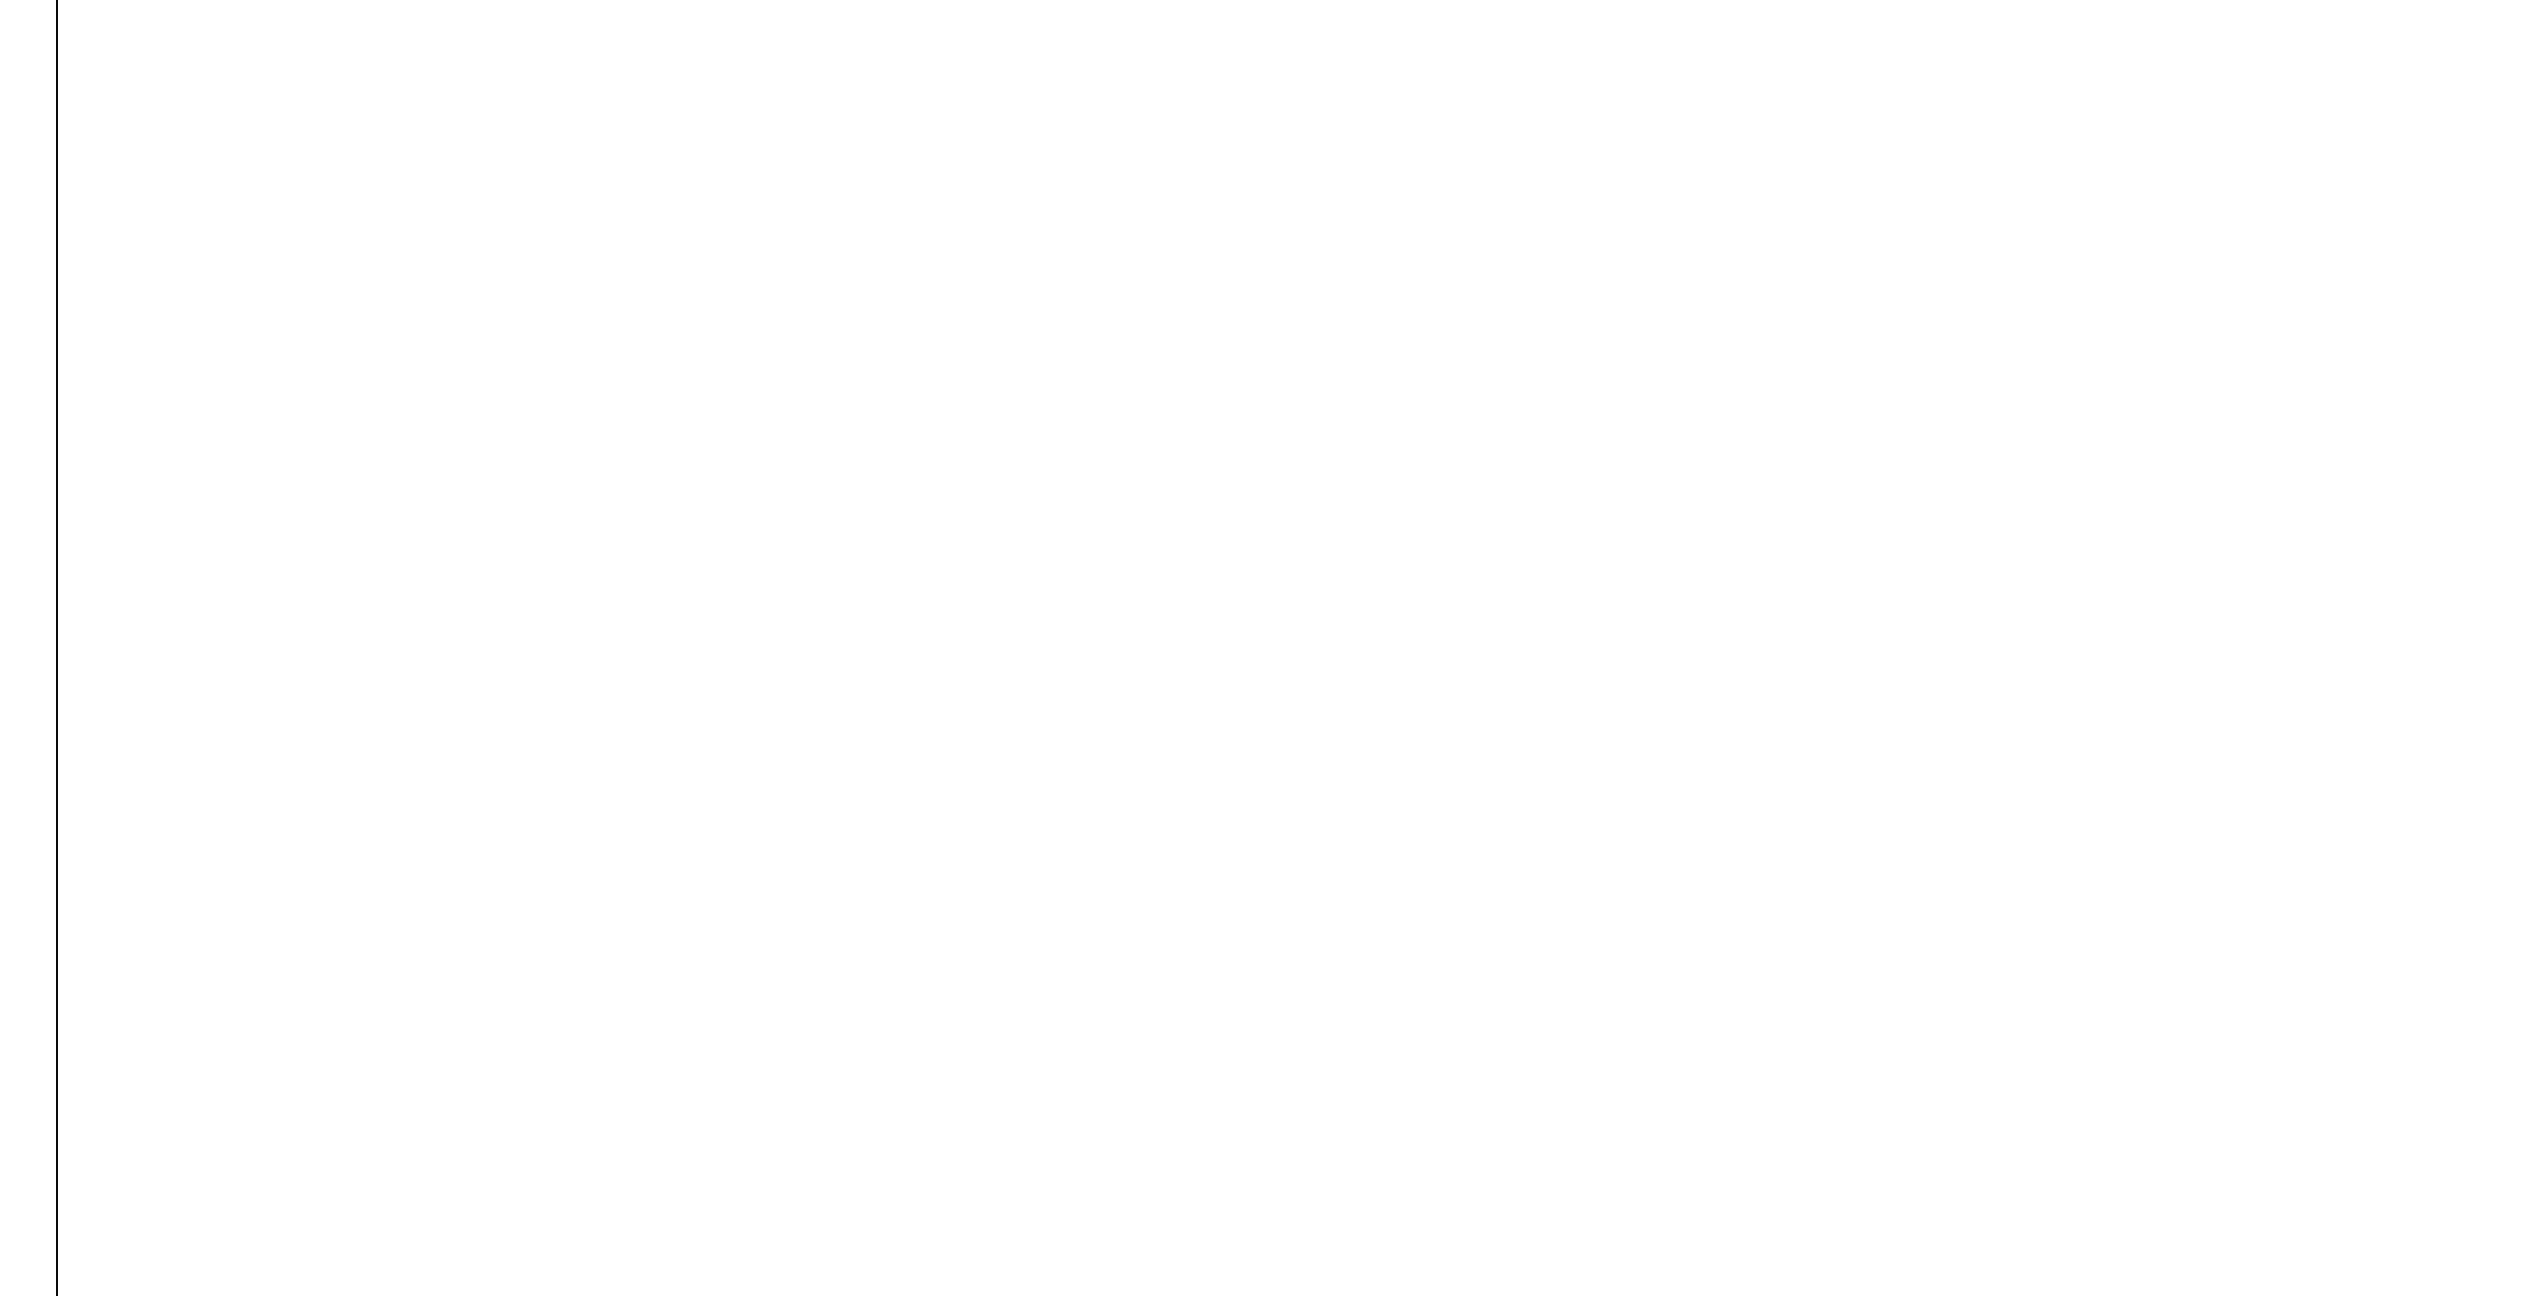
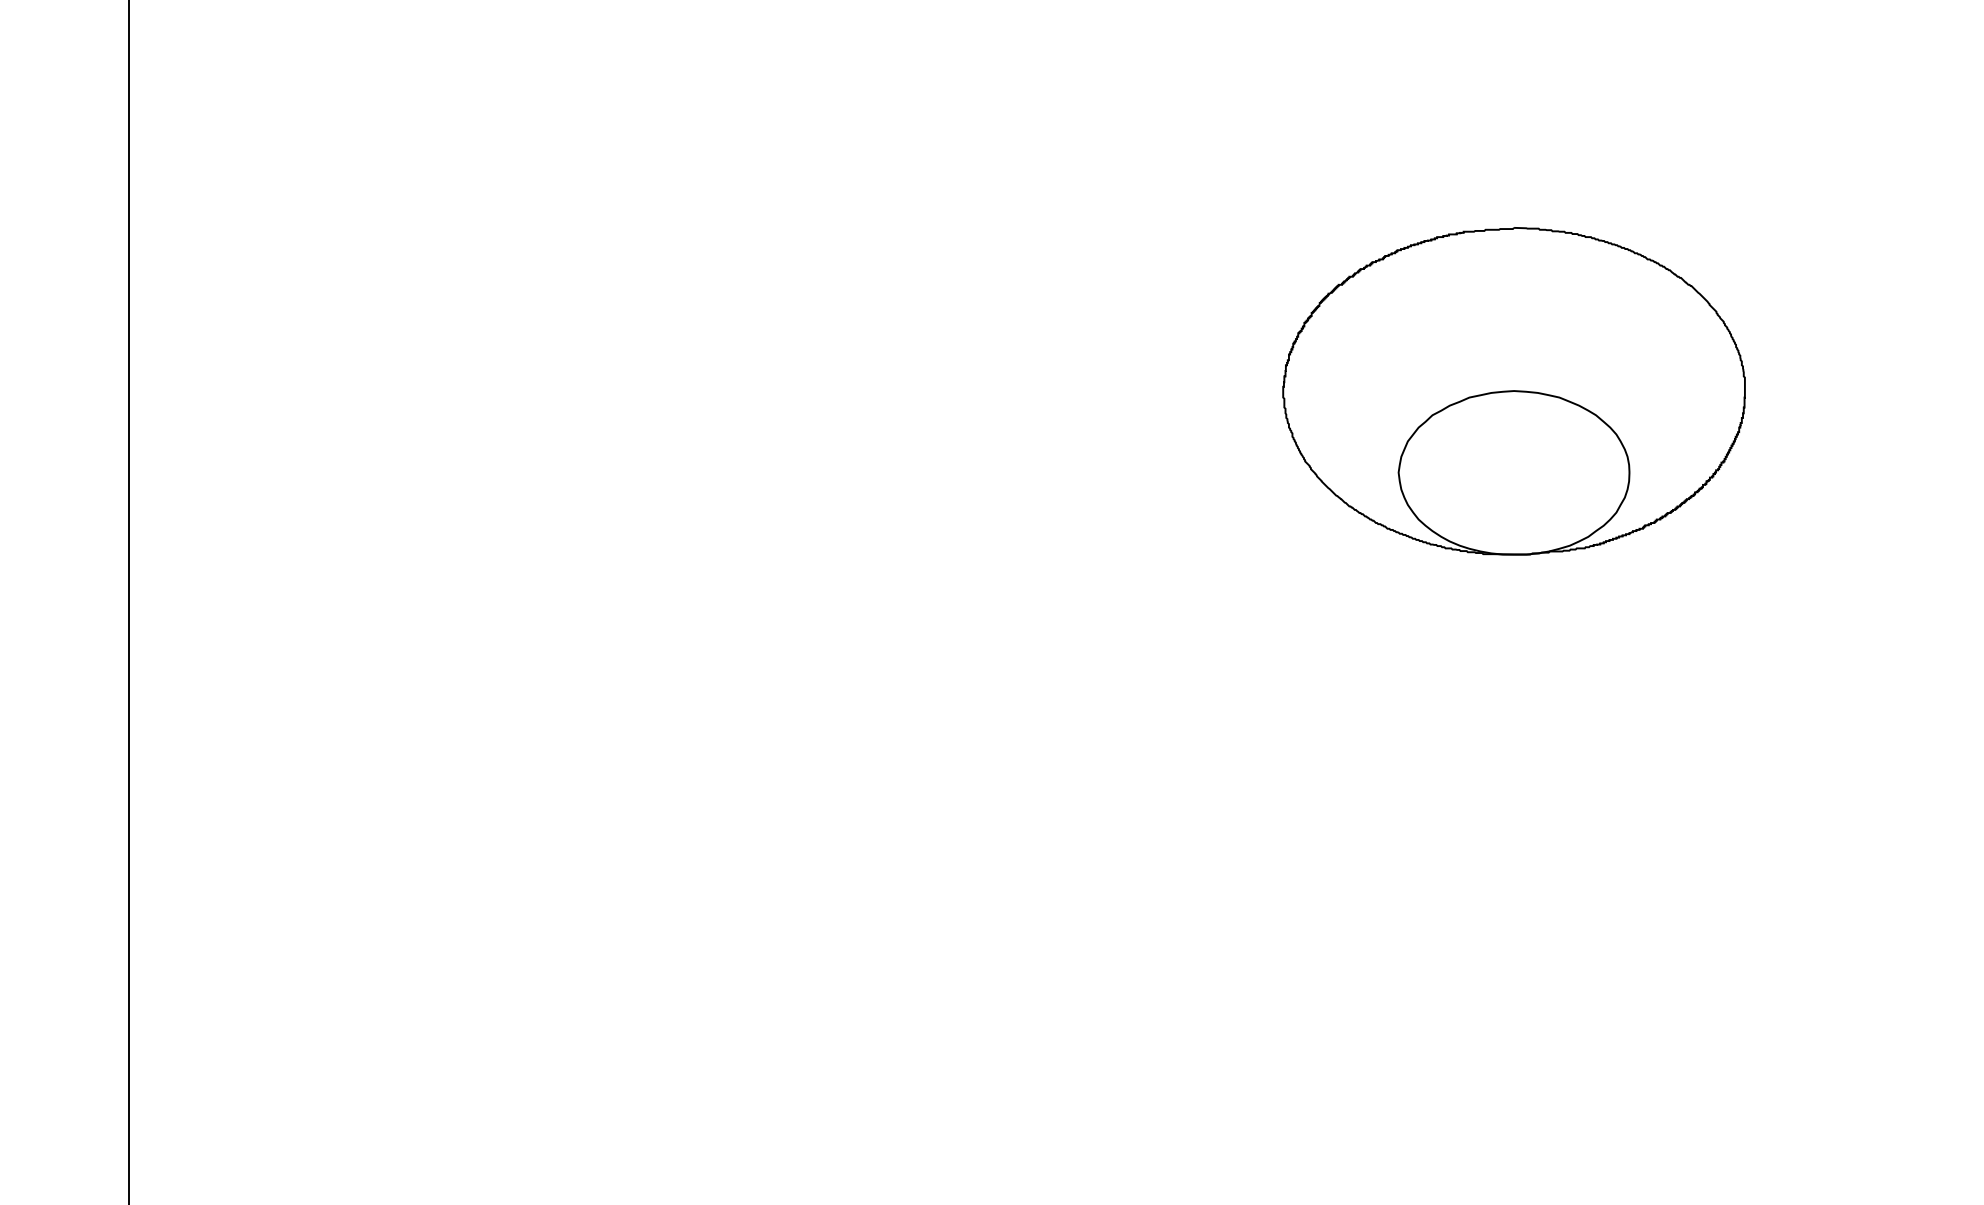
part: (1963, 369) -> (1513, 391), added

